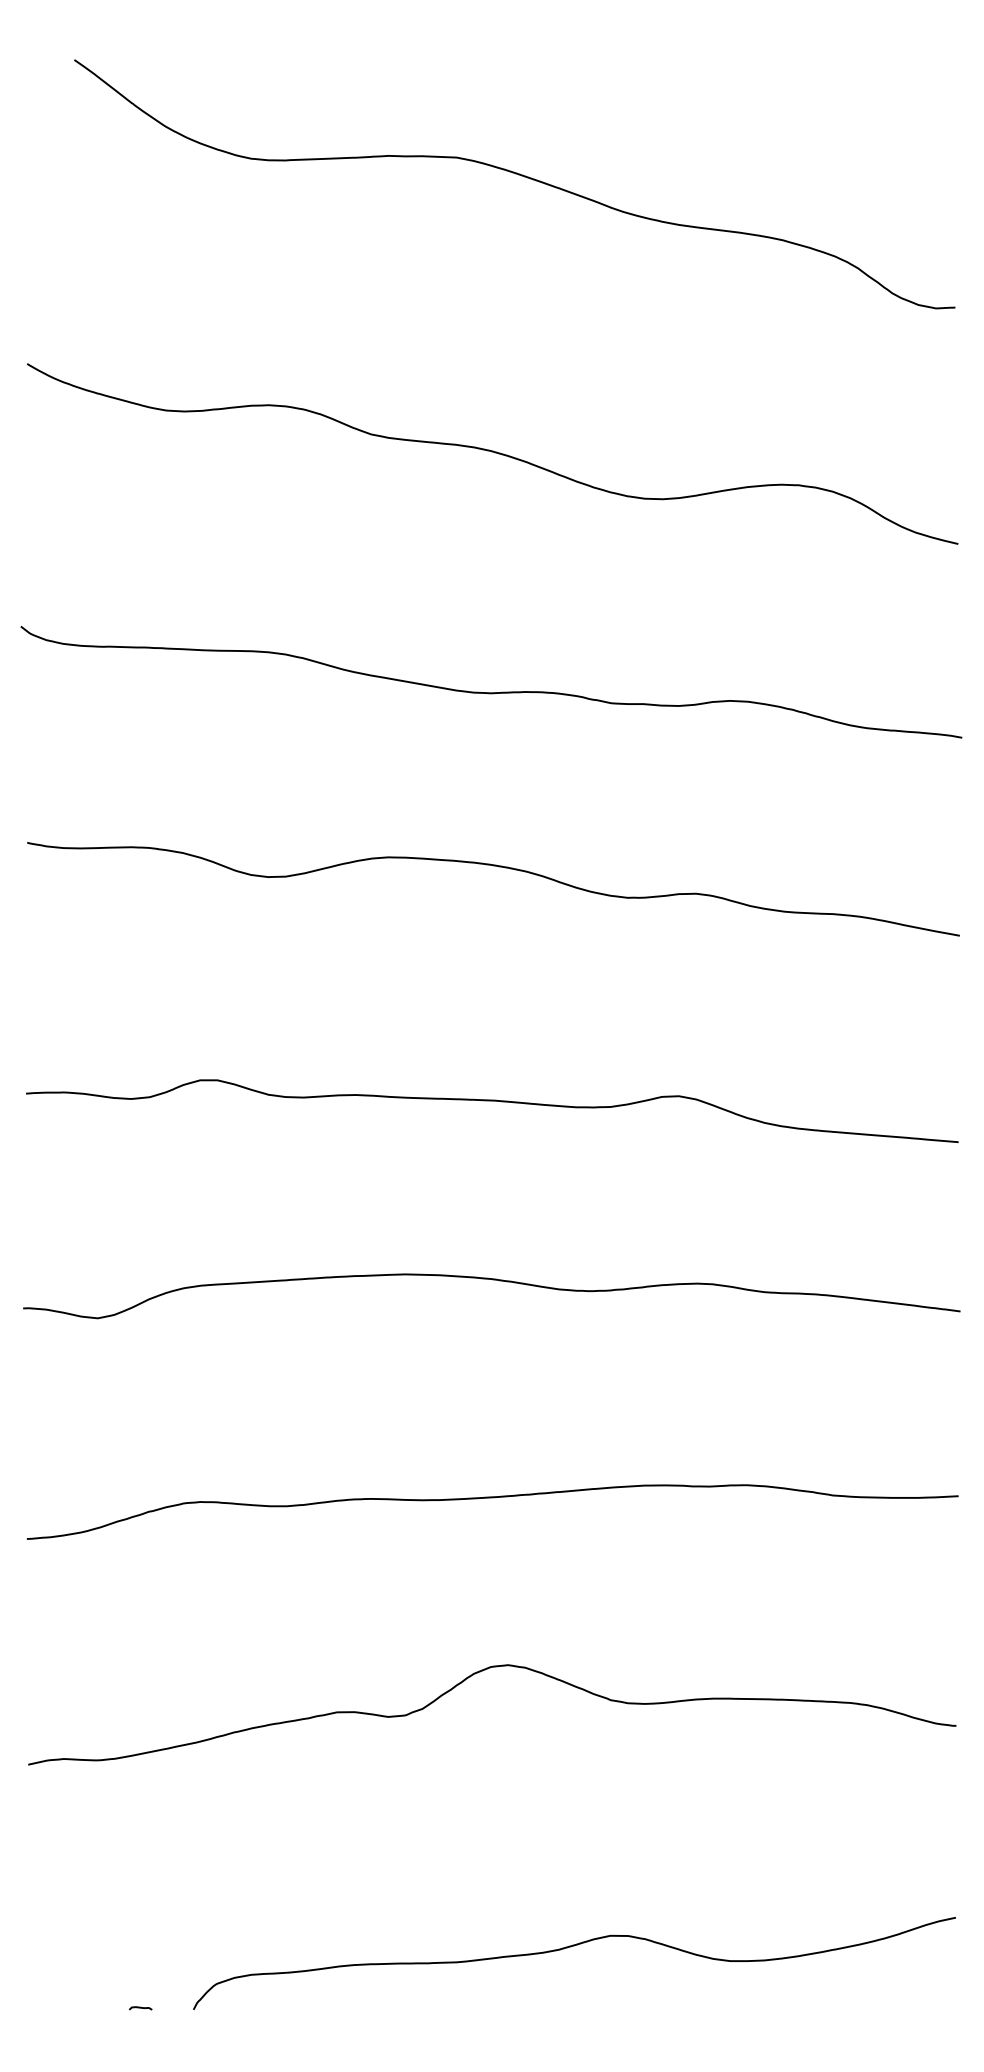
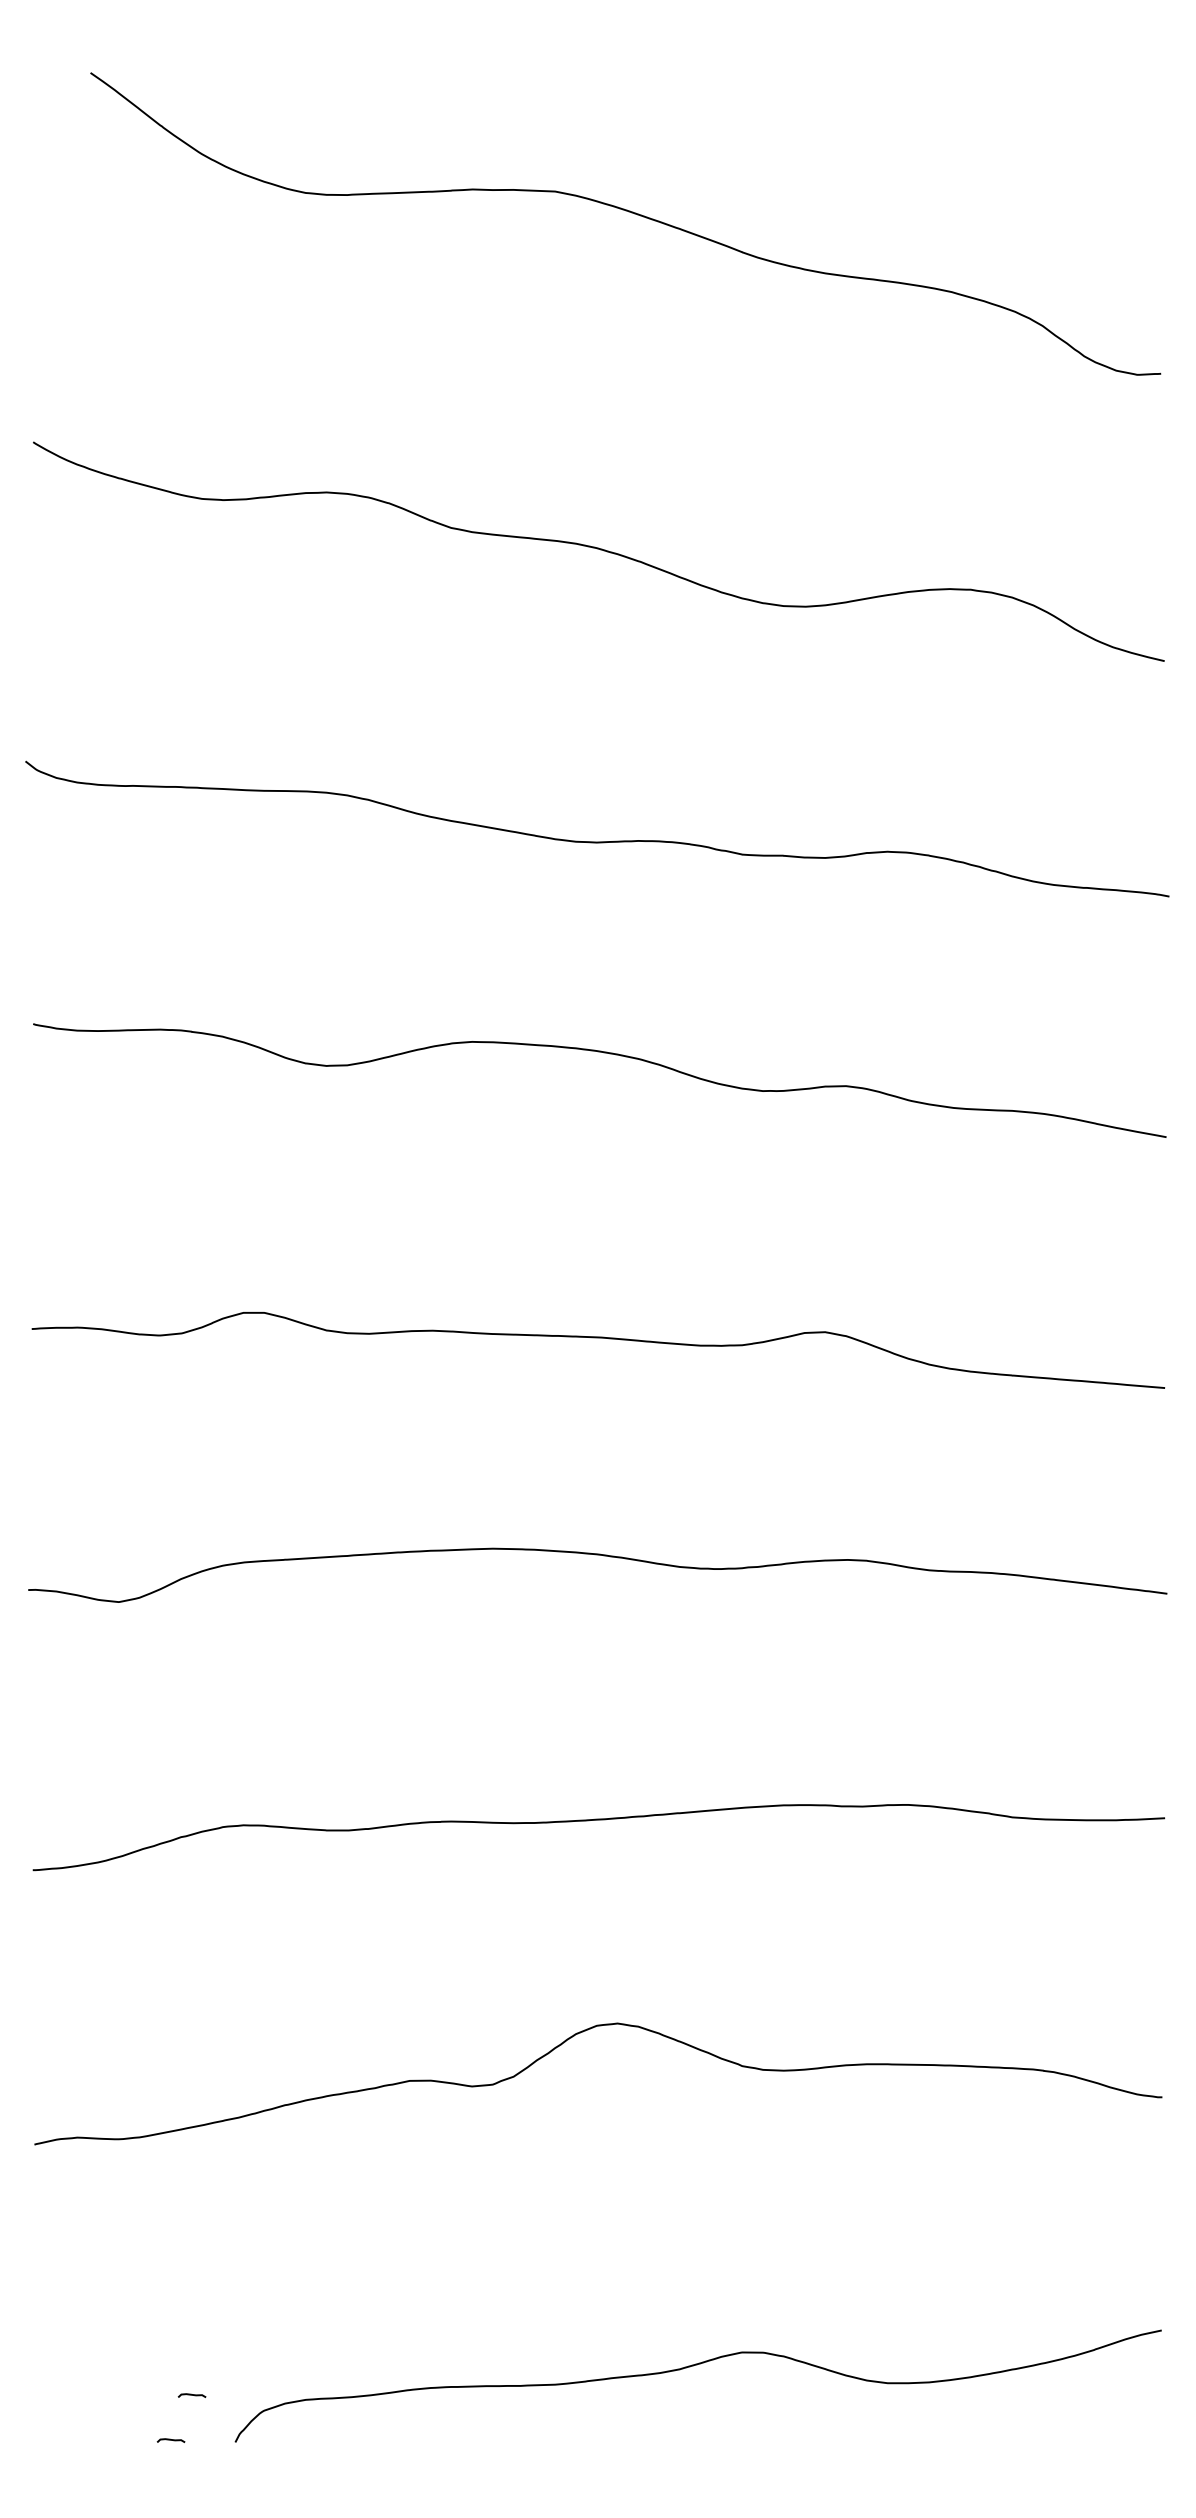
curve: (157, 1971) -> (191, 2395), added

